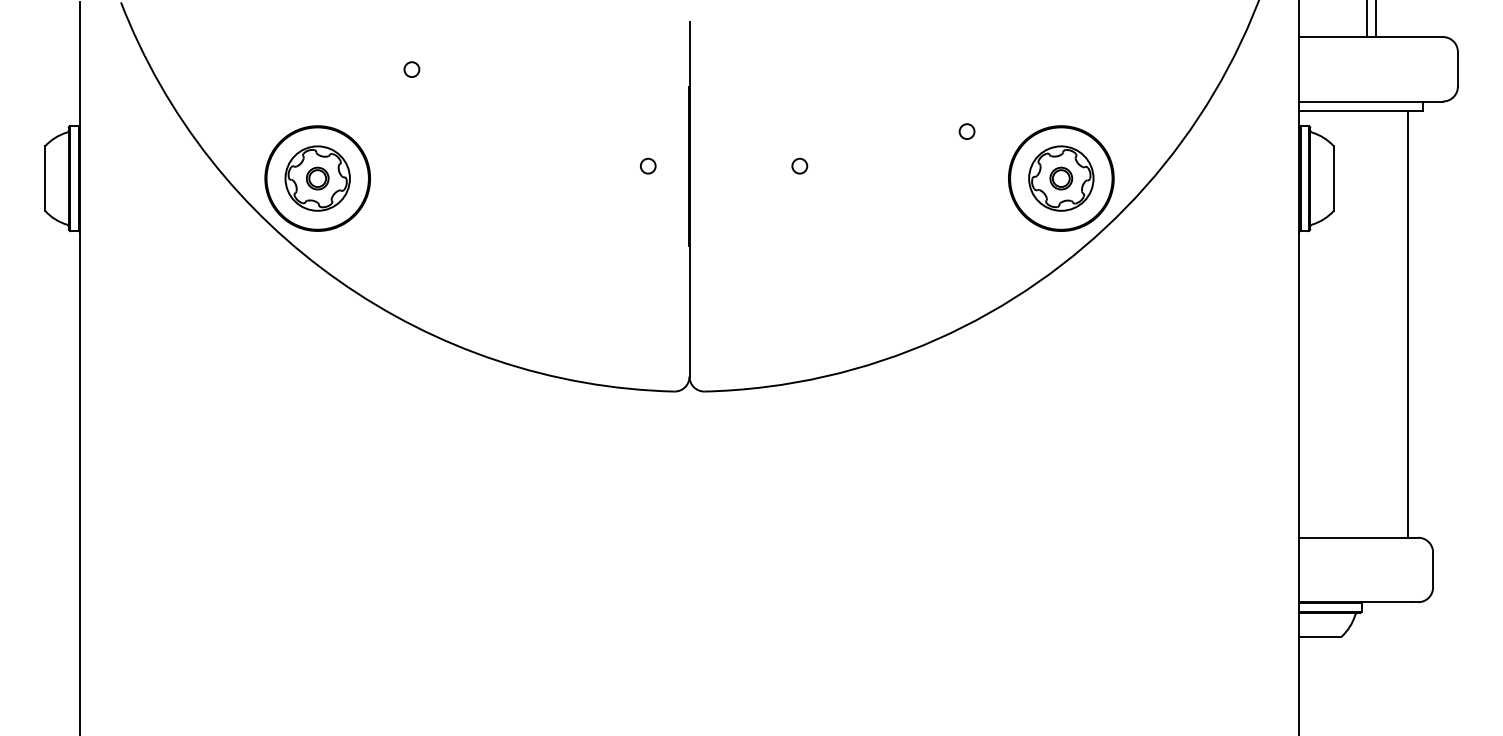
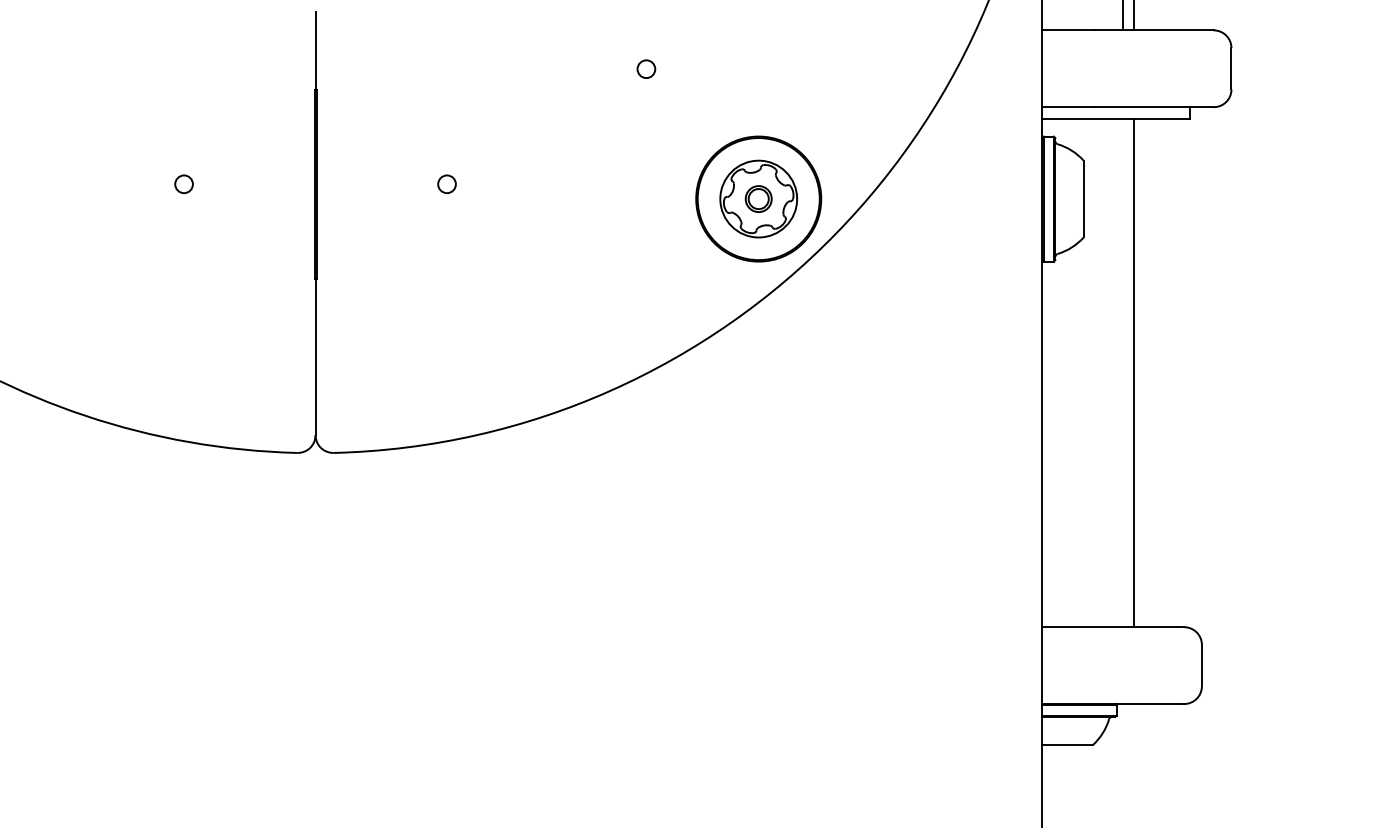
circle: (966, 131) -> (645, 69), moved
circle: (647, 165) -> (183, 183), moved
line: (1408, 324) -> (1134, 372), moved

